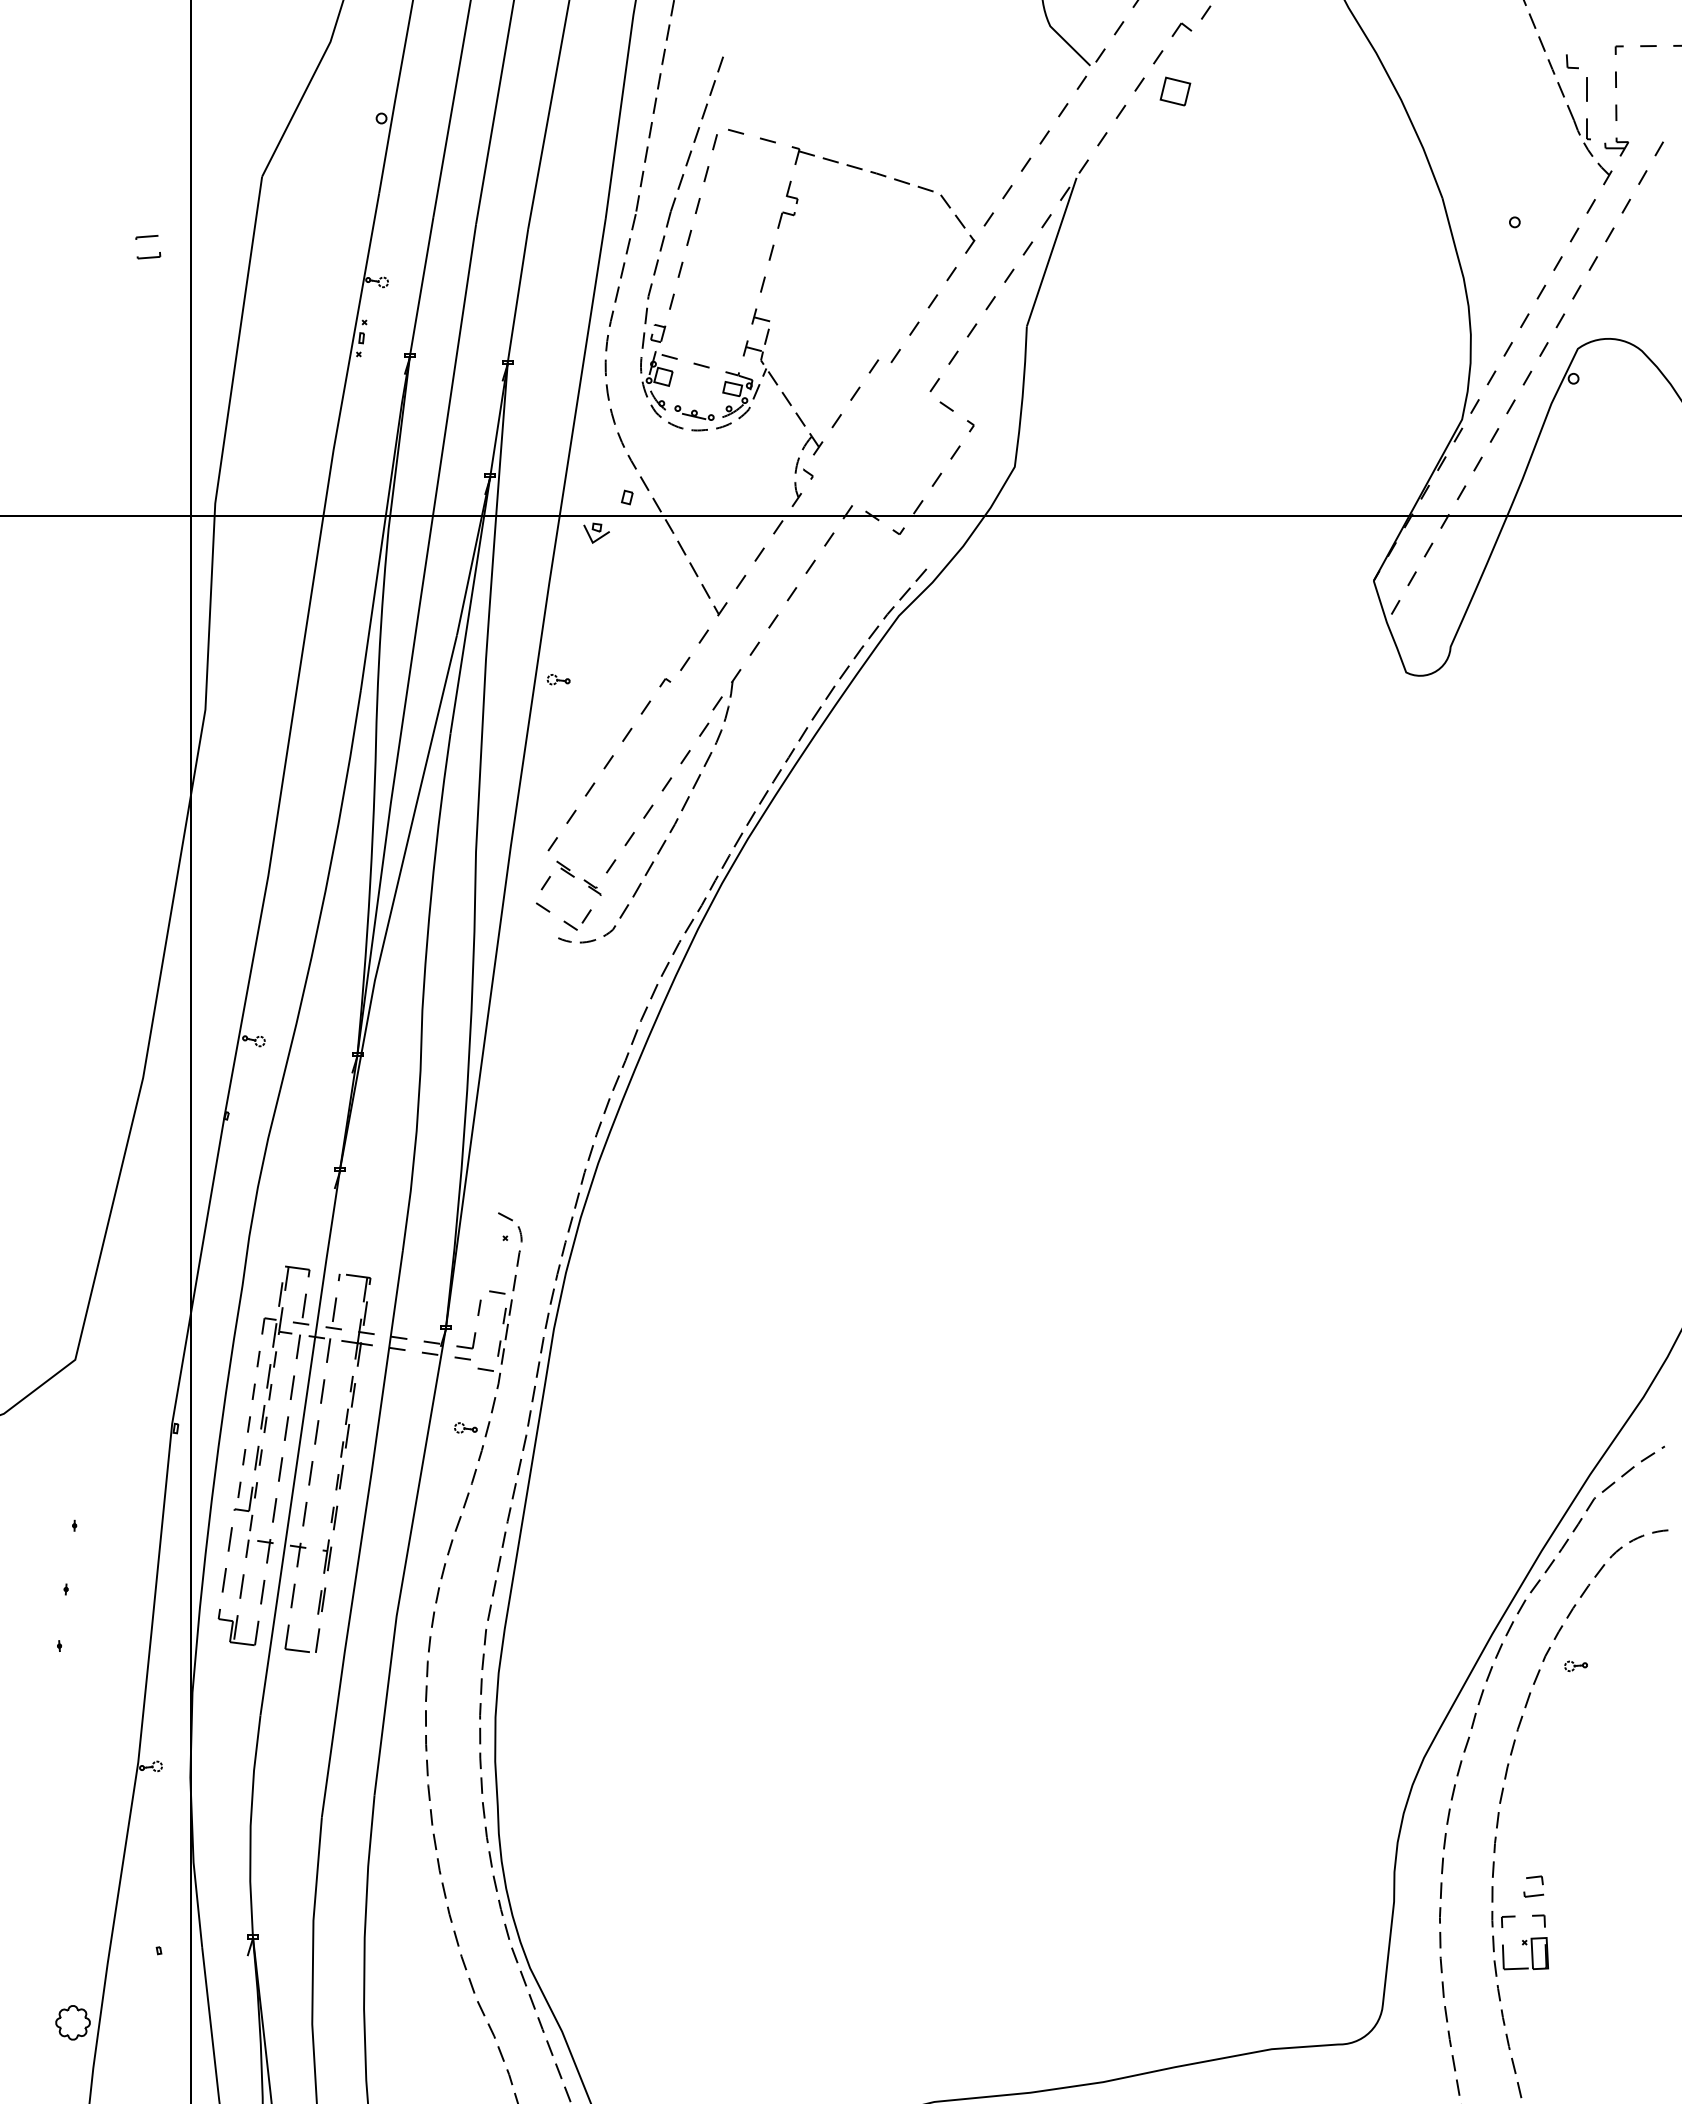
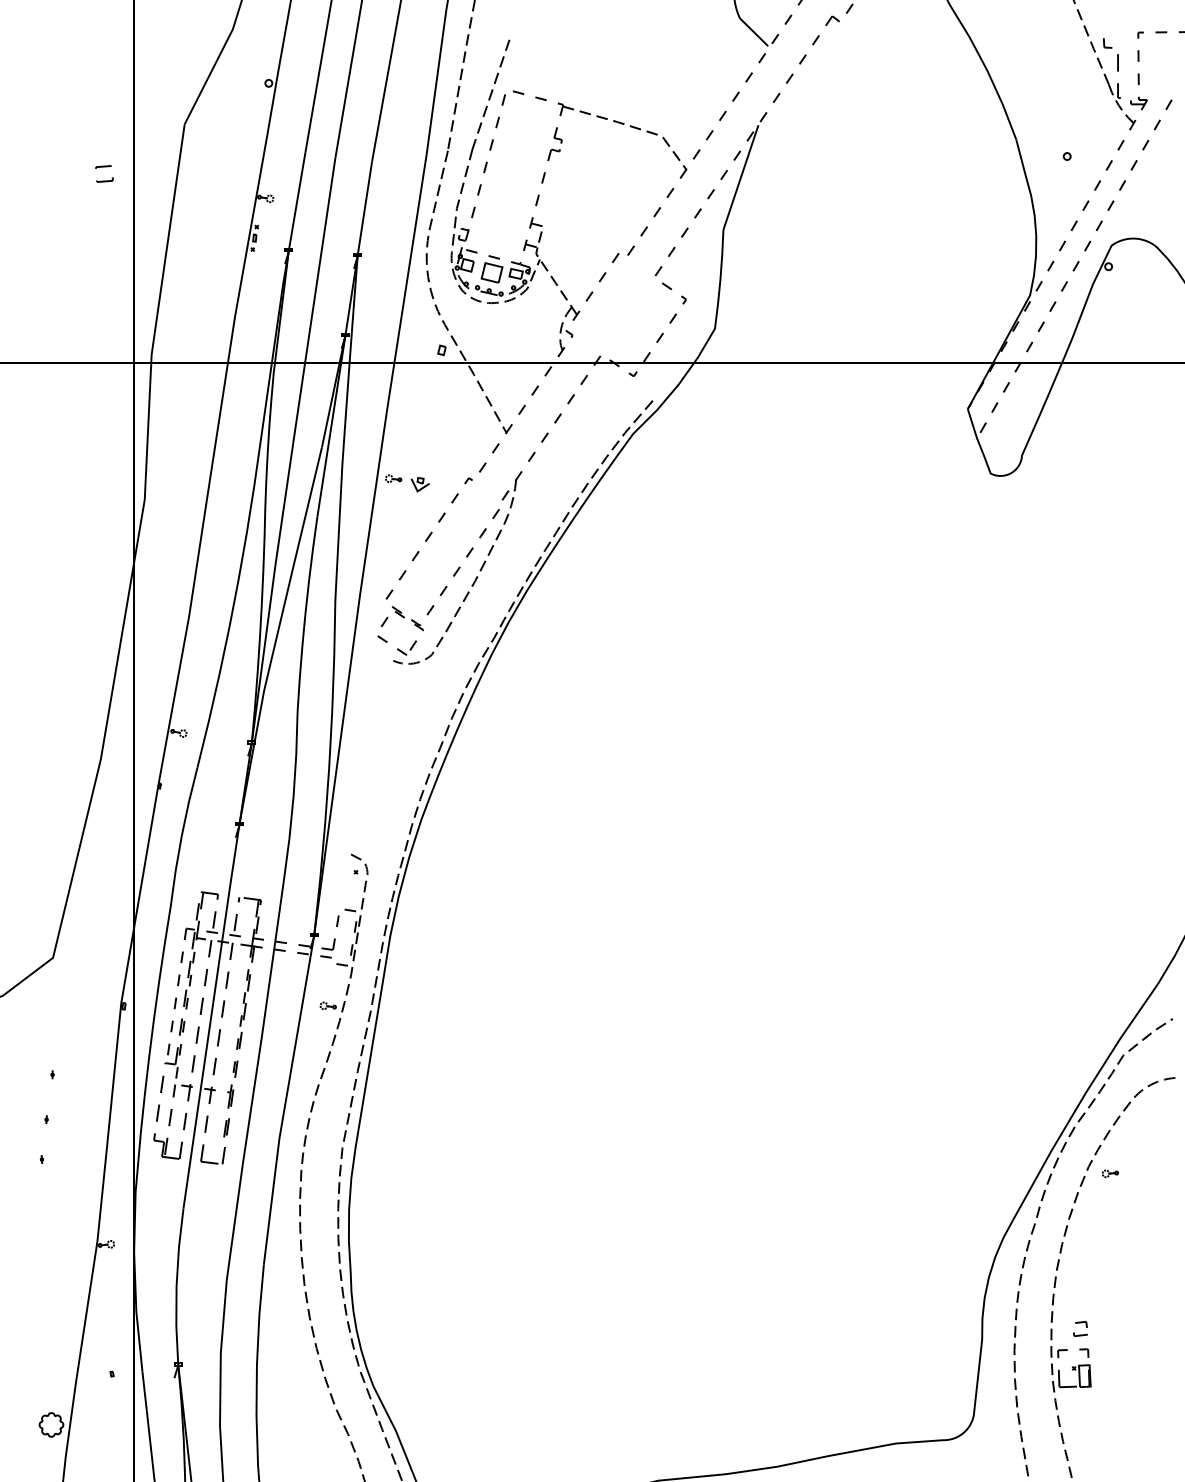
part: (1175, 91) -> (492, 272), moved
part: (596, 532) -> (420, 484), moved

